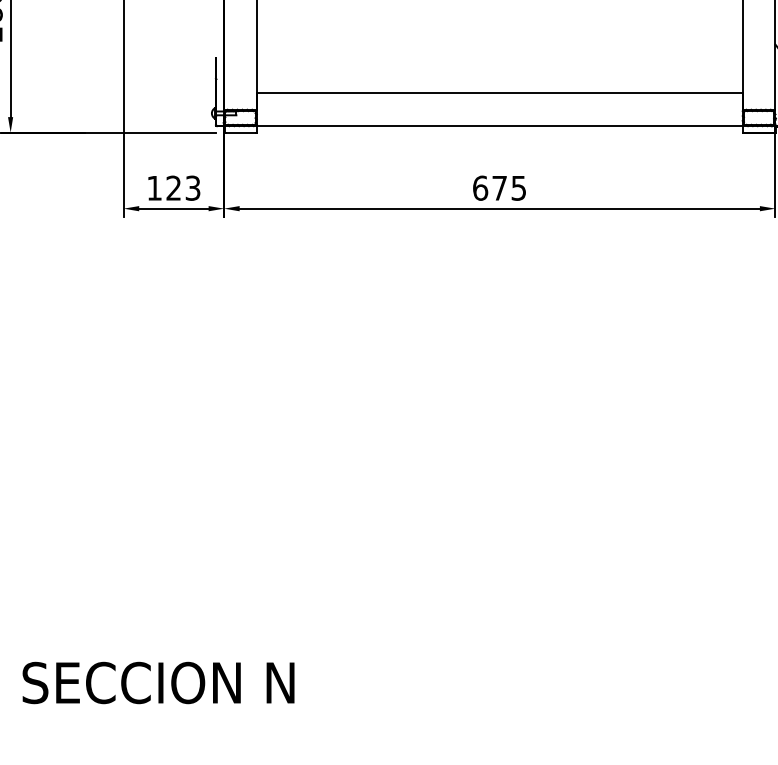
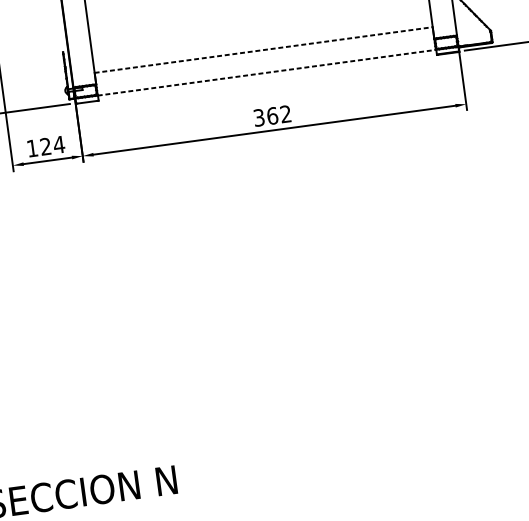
line: (499, 93) -> (263, 50), solid -> dashed
line: (499, 126) -> (266, 73), solid -> dashed
text: (192, 187) -> (58, 144), 123 -> 124
text: (499, 187) -> (272, 115), 675 -> 362

